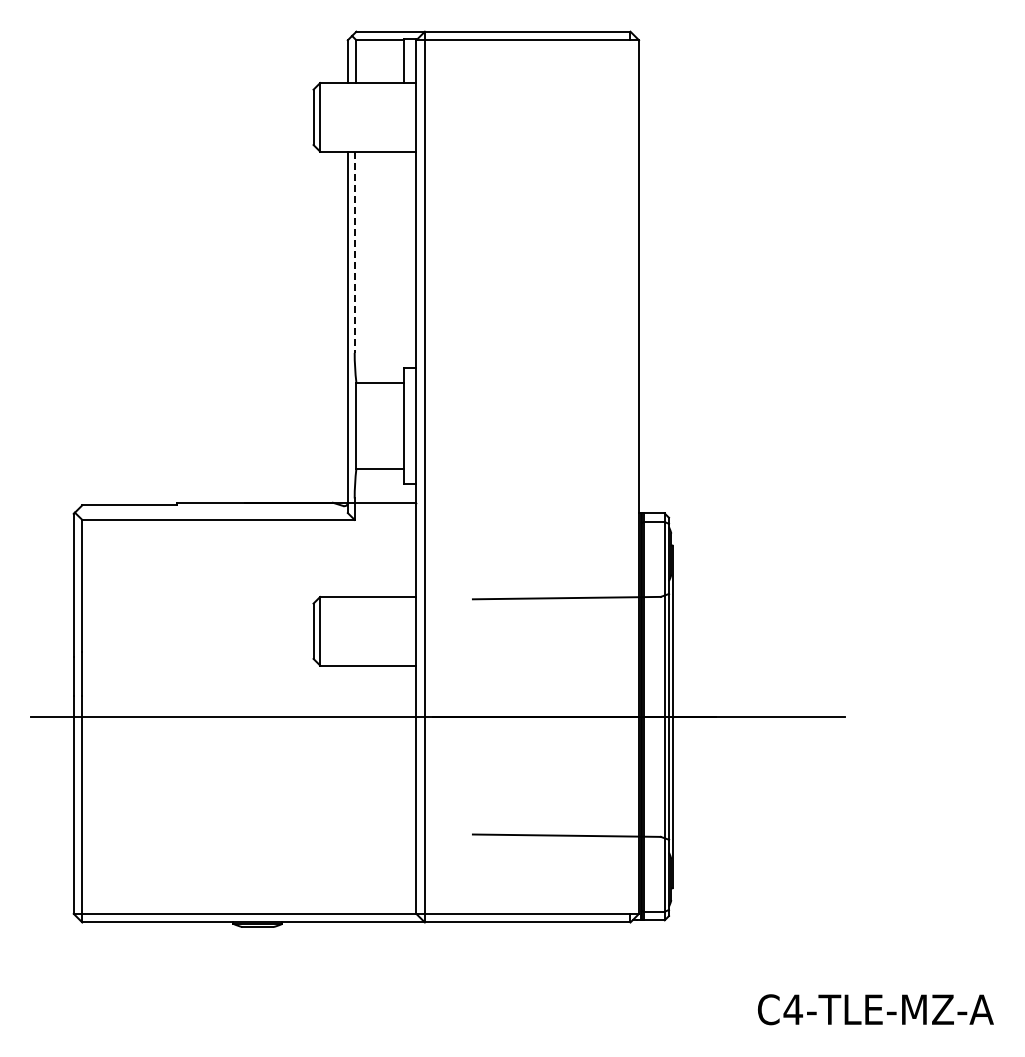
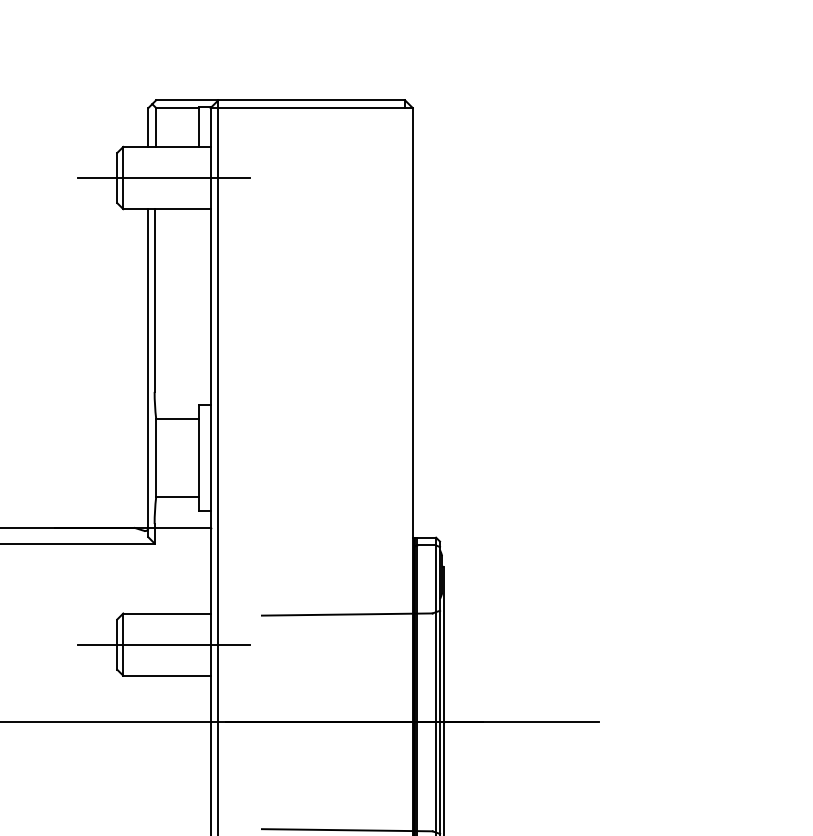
line: (364, 117) -> (163, 178), added
line: (354, 252) -> (154, 300), dashed -> solid
line: (364, 631) -> (163, 644), added

